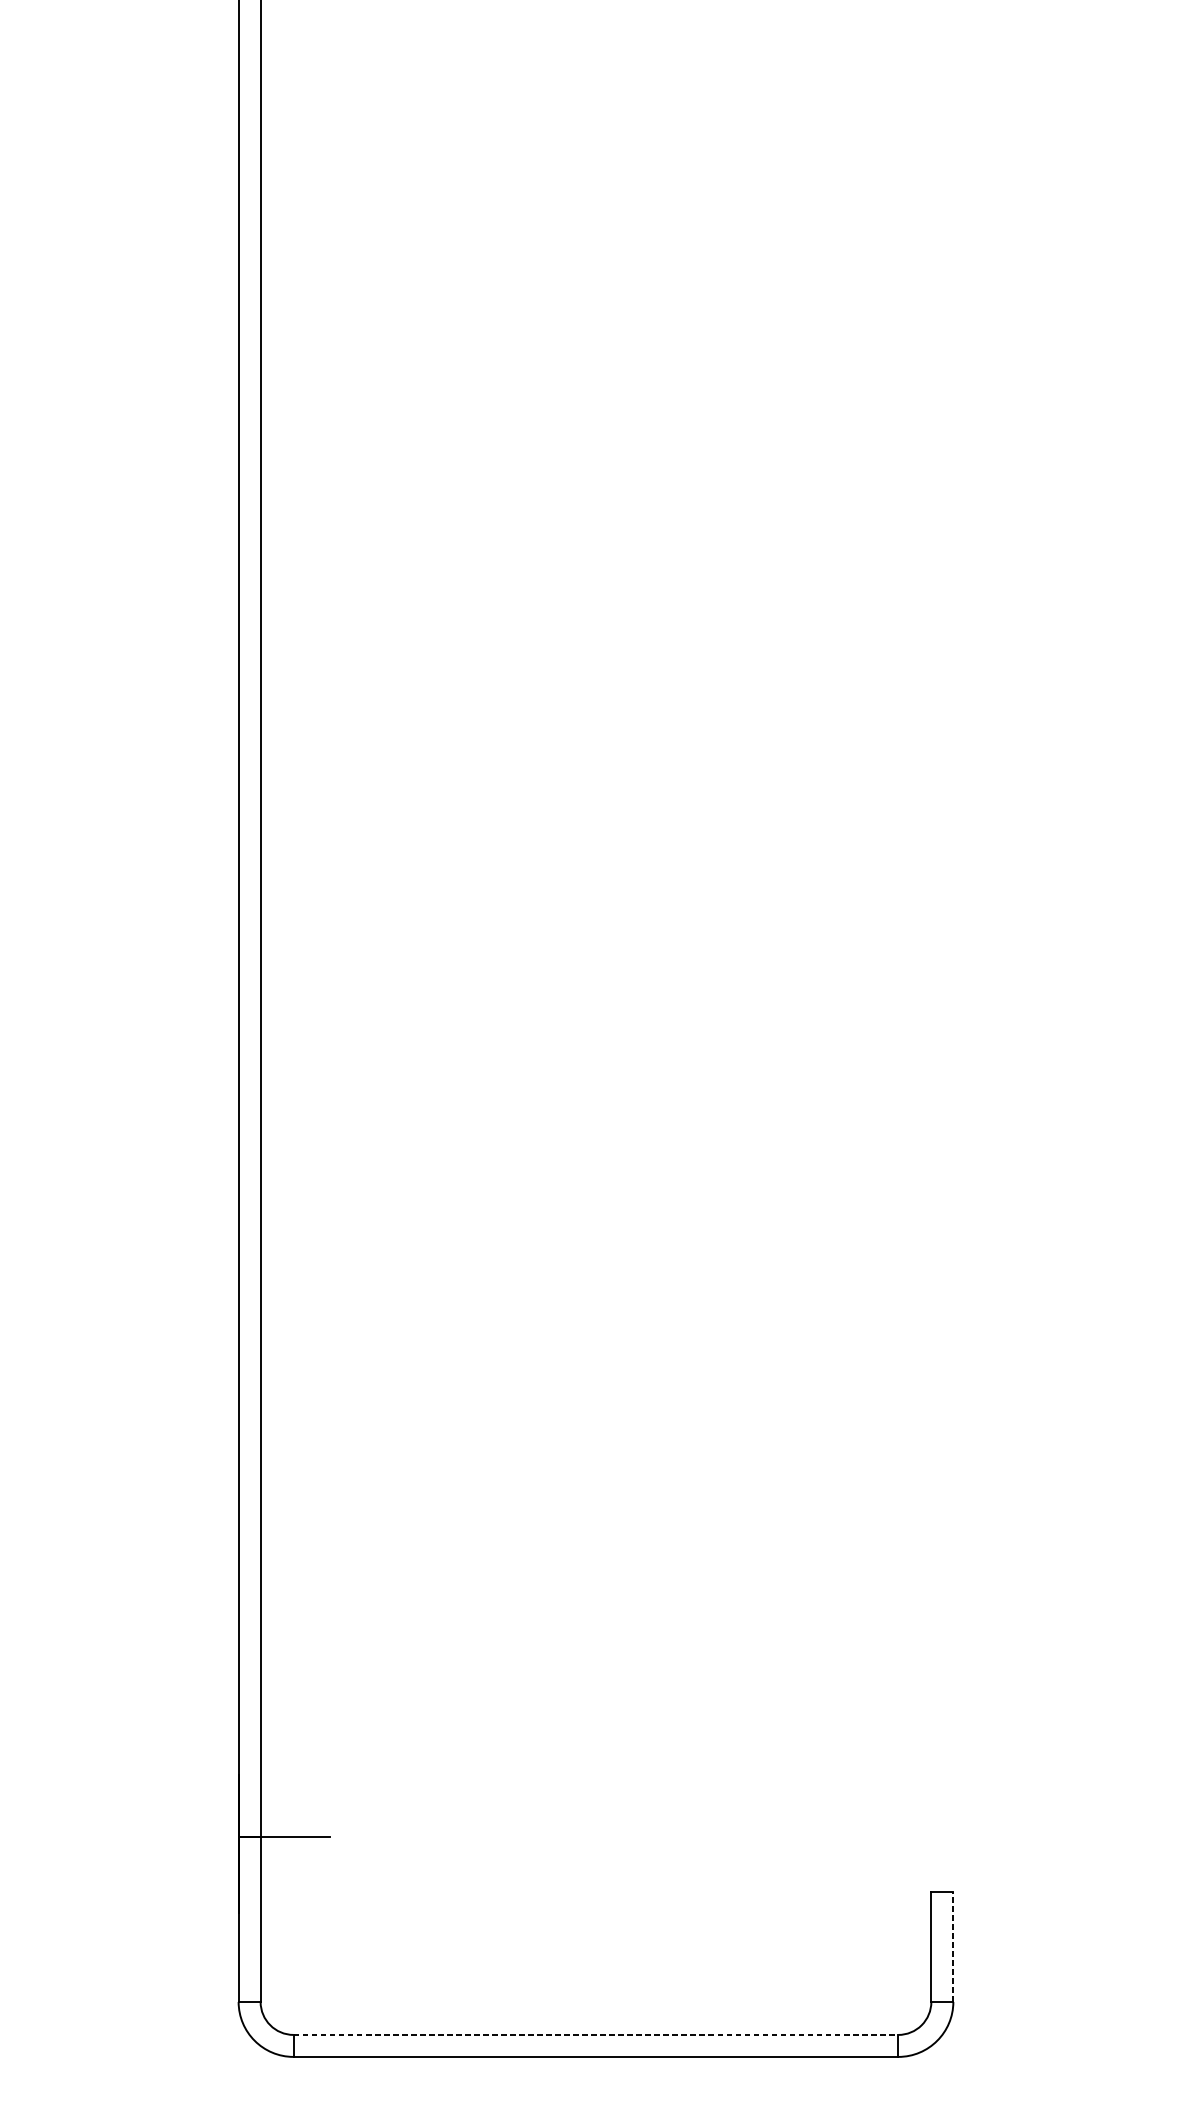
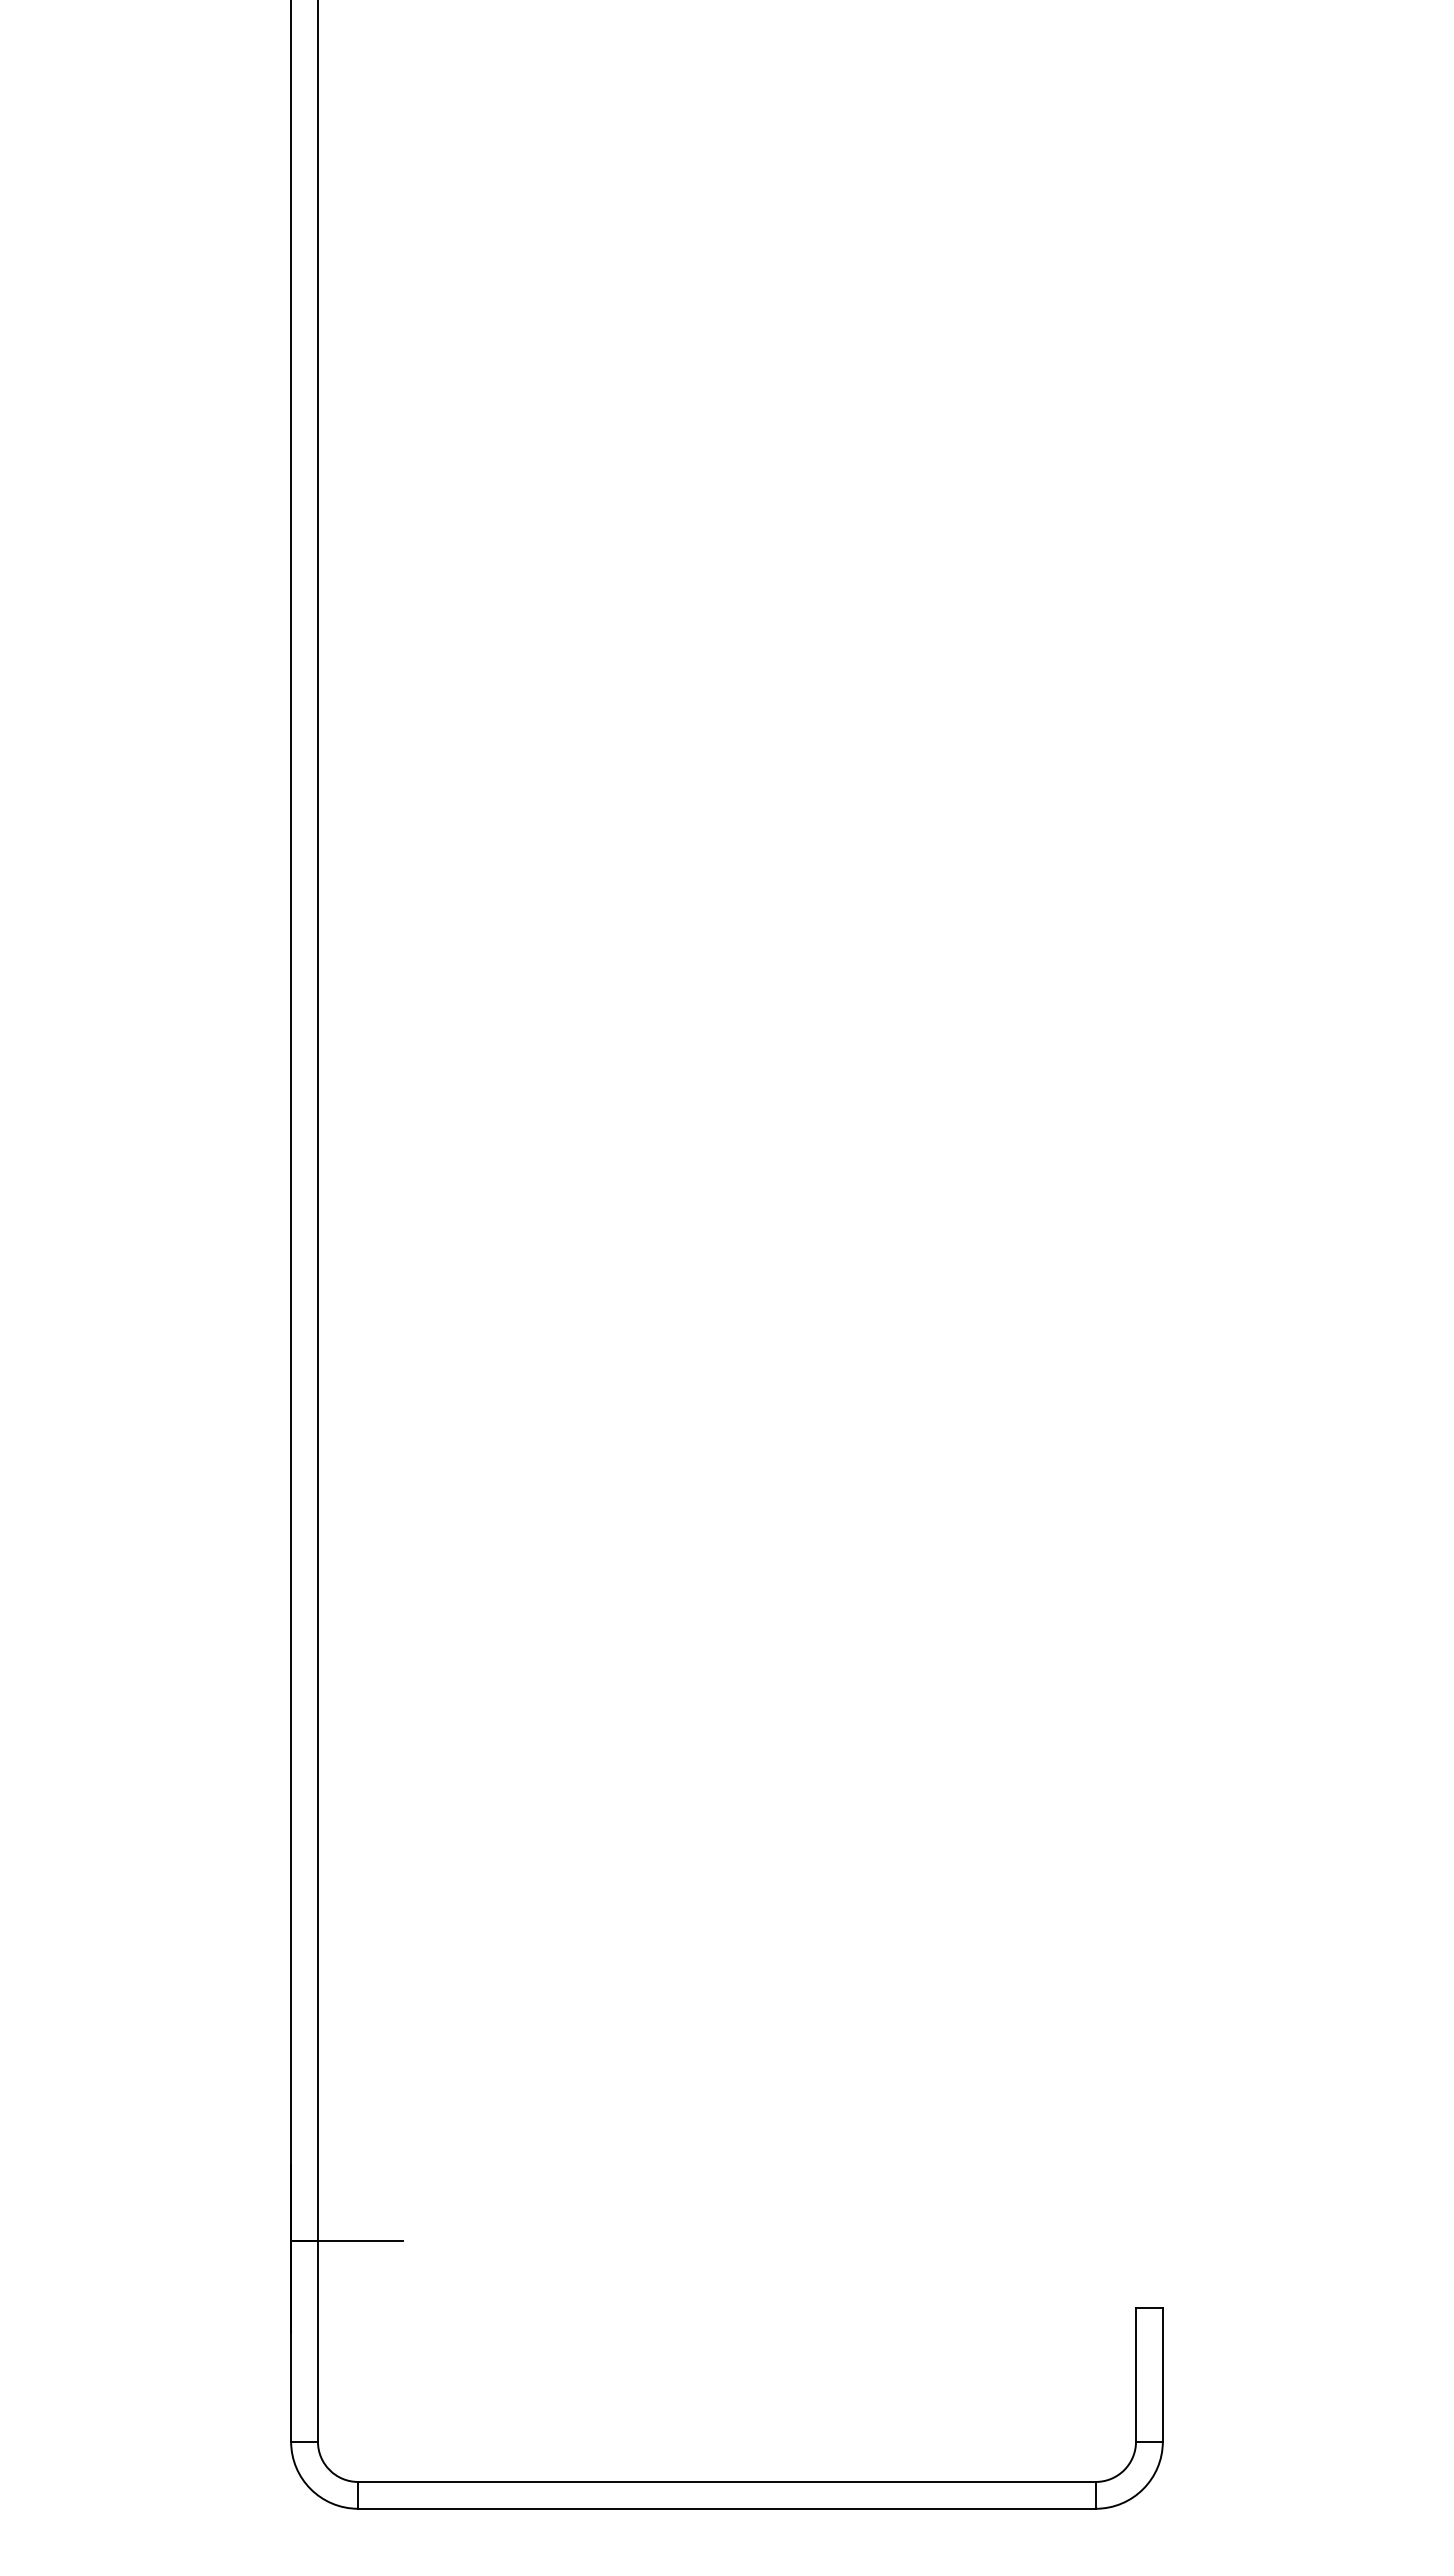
line: (953, 1946) -> (1162, 2374), dashed -> solid
line: (596, 2034) -> (727, 2481), dashed -> solid

